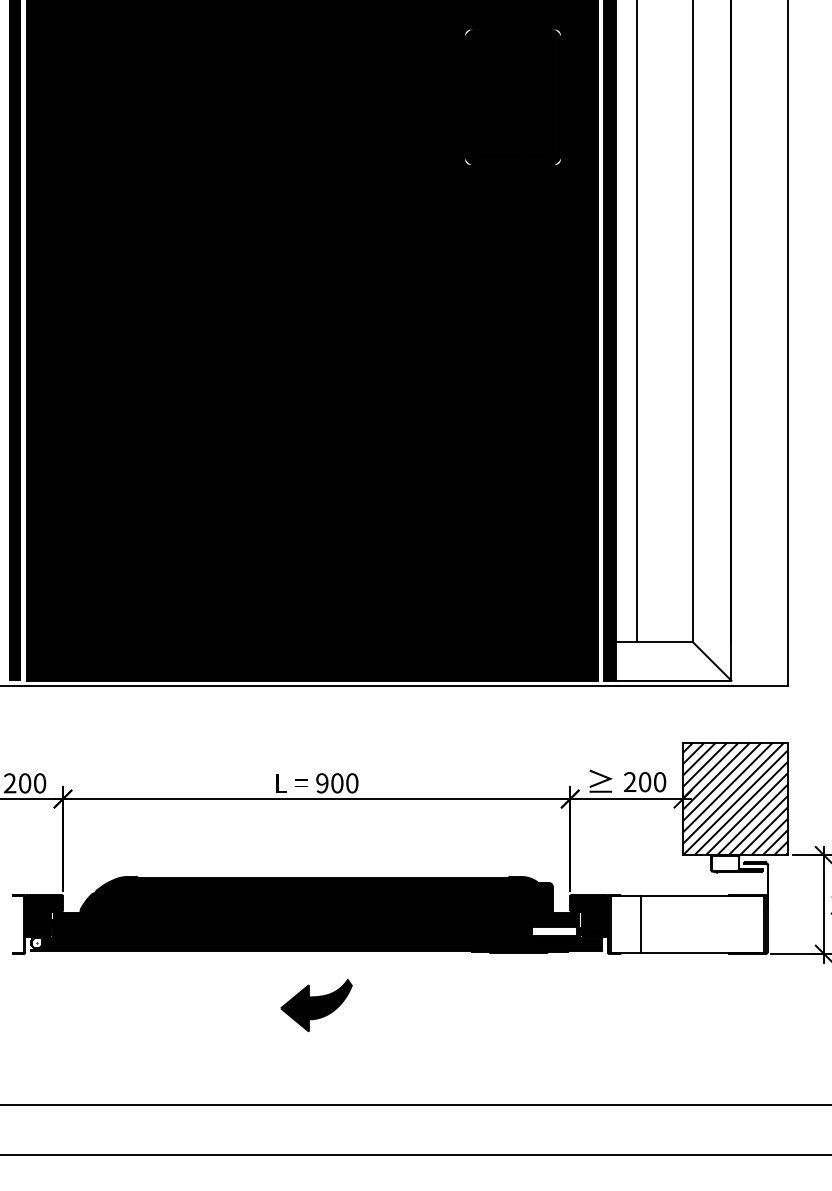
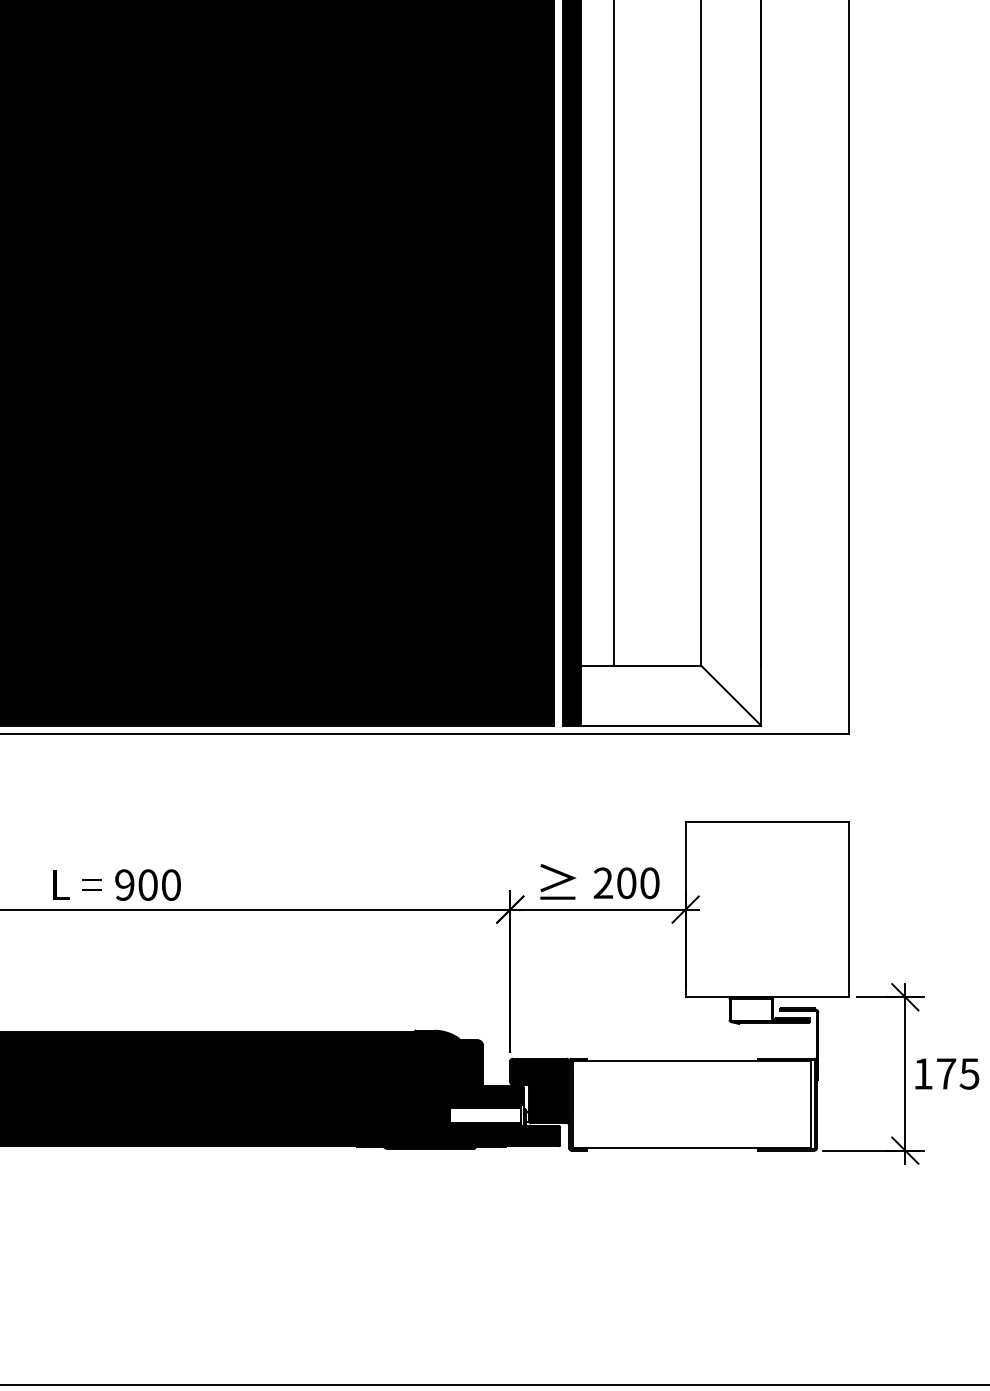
hatch: (734, 798) -> (765, 908), removed
line: (640, 924) -> (619, 1104), removed
part: (316, 1005) -> (115, 1230), removed

